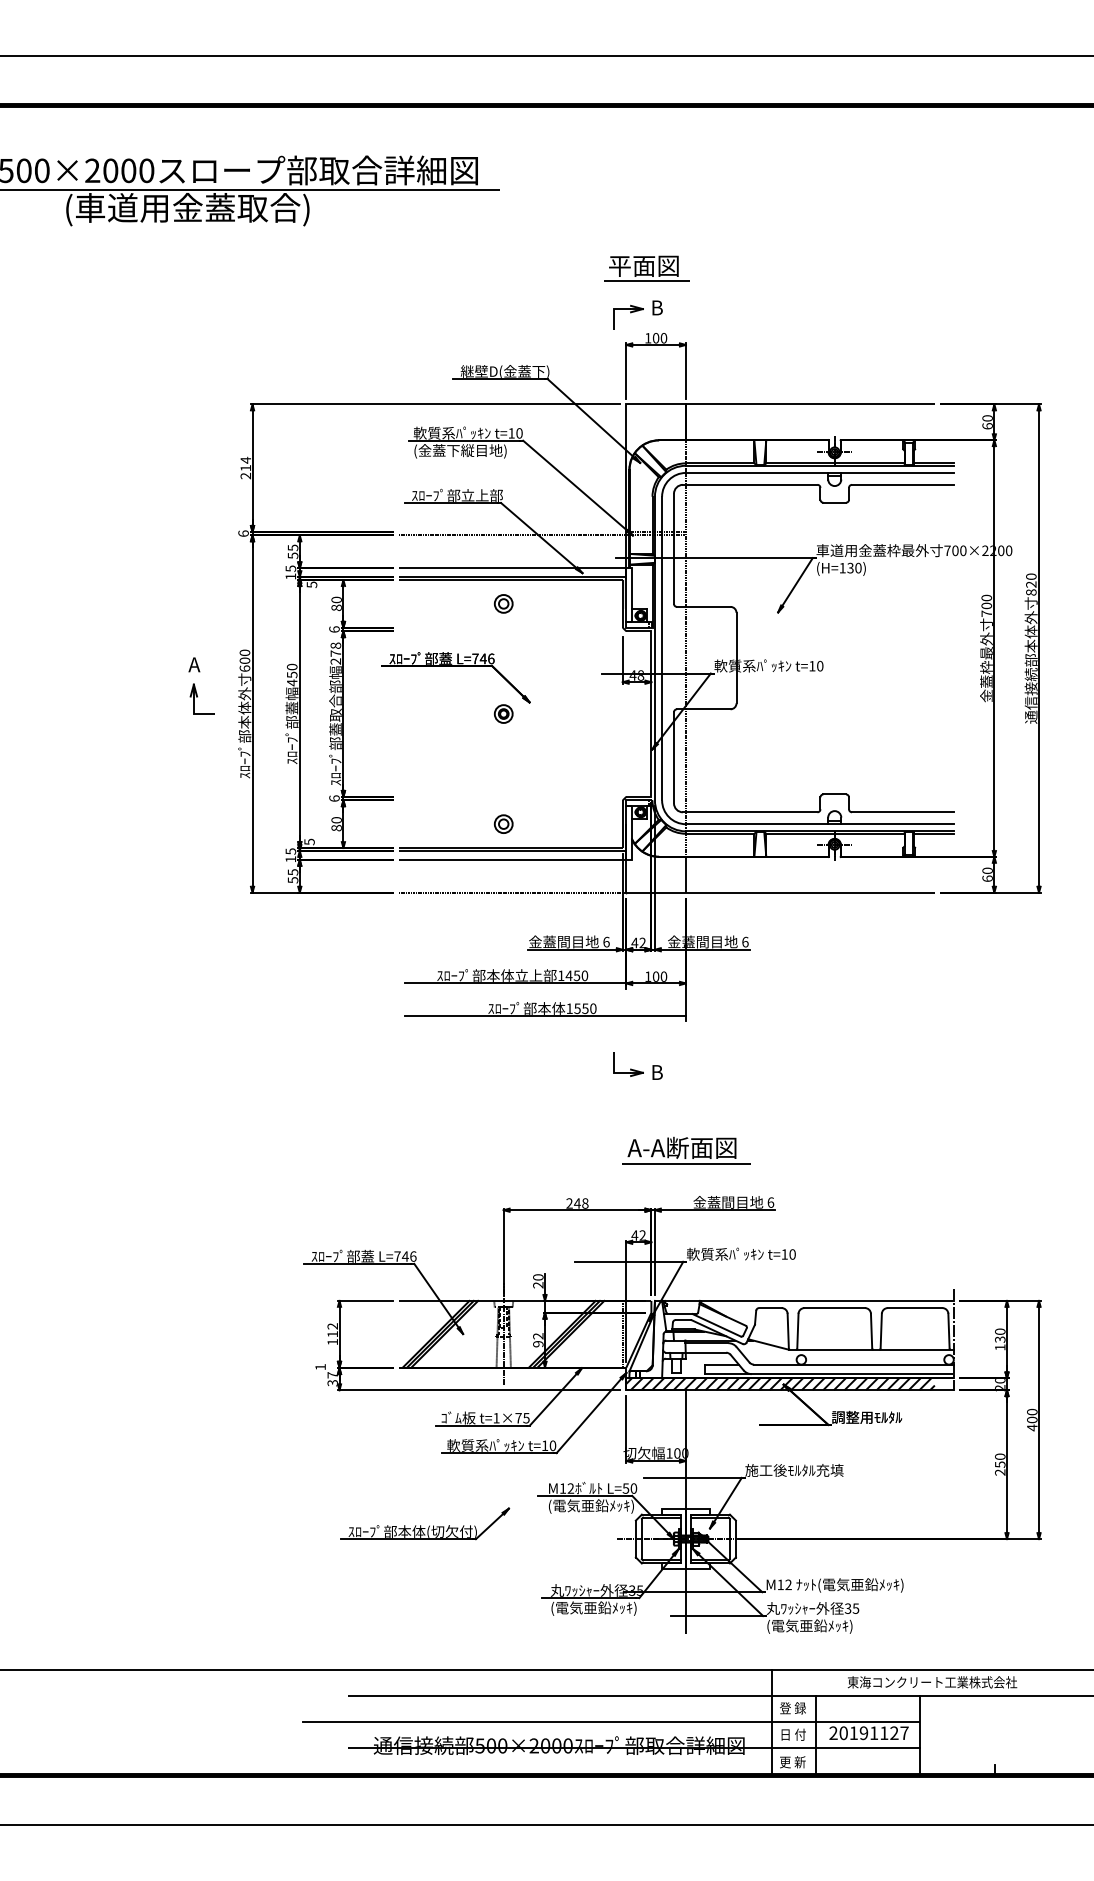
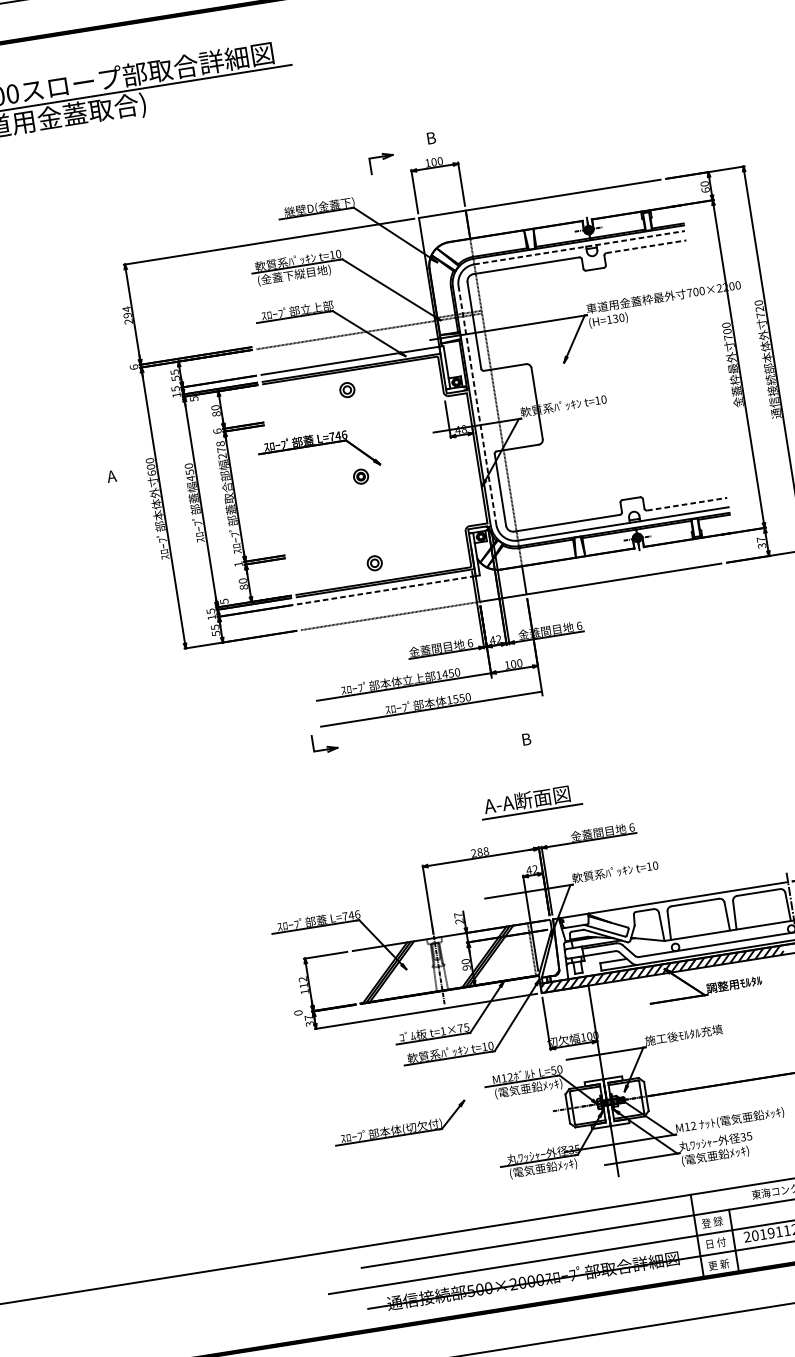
part: (646, 268) -> (417, 108), removed
part: (628, 316) -> (382, 162), moved
text: (245, 468) -> (127, 315), 214 -> 294
line: (819, 472) -> (579, 247), solid -> dashed
line: (902, 484) -> (646, 246), solid -> dashed
text: (1031, 592) -> (760, 315), 820 -> 720
line: (662, 648) -> (477, 405), solid -> dashed
part: (201, 698) -> (121, 502), removed
text: (334, 798) -> (238, 564), 6 -> 1
line: (902, 812) -> (686, 504), solid -> dashed
line: (512, 859) -> (386, 589), solid -> dashed
text: (987, 874) -> (761, 542), 60 -> 37
part: (628, 1064) -> (324, 743), moved
part: (686, 1150) -> (530, 801), moved
text: (576, 1203) -> (479, 852), 248 -> 288
text: (538, 1277) -> (458, 915), 20 -> 27
text: (538, 1336) -> (465, 961), 92 -> 90
text: (320, 1366) -> (298, 1012), 1 -> 0

